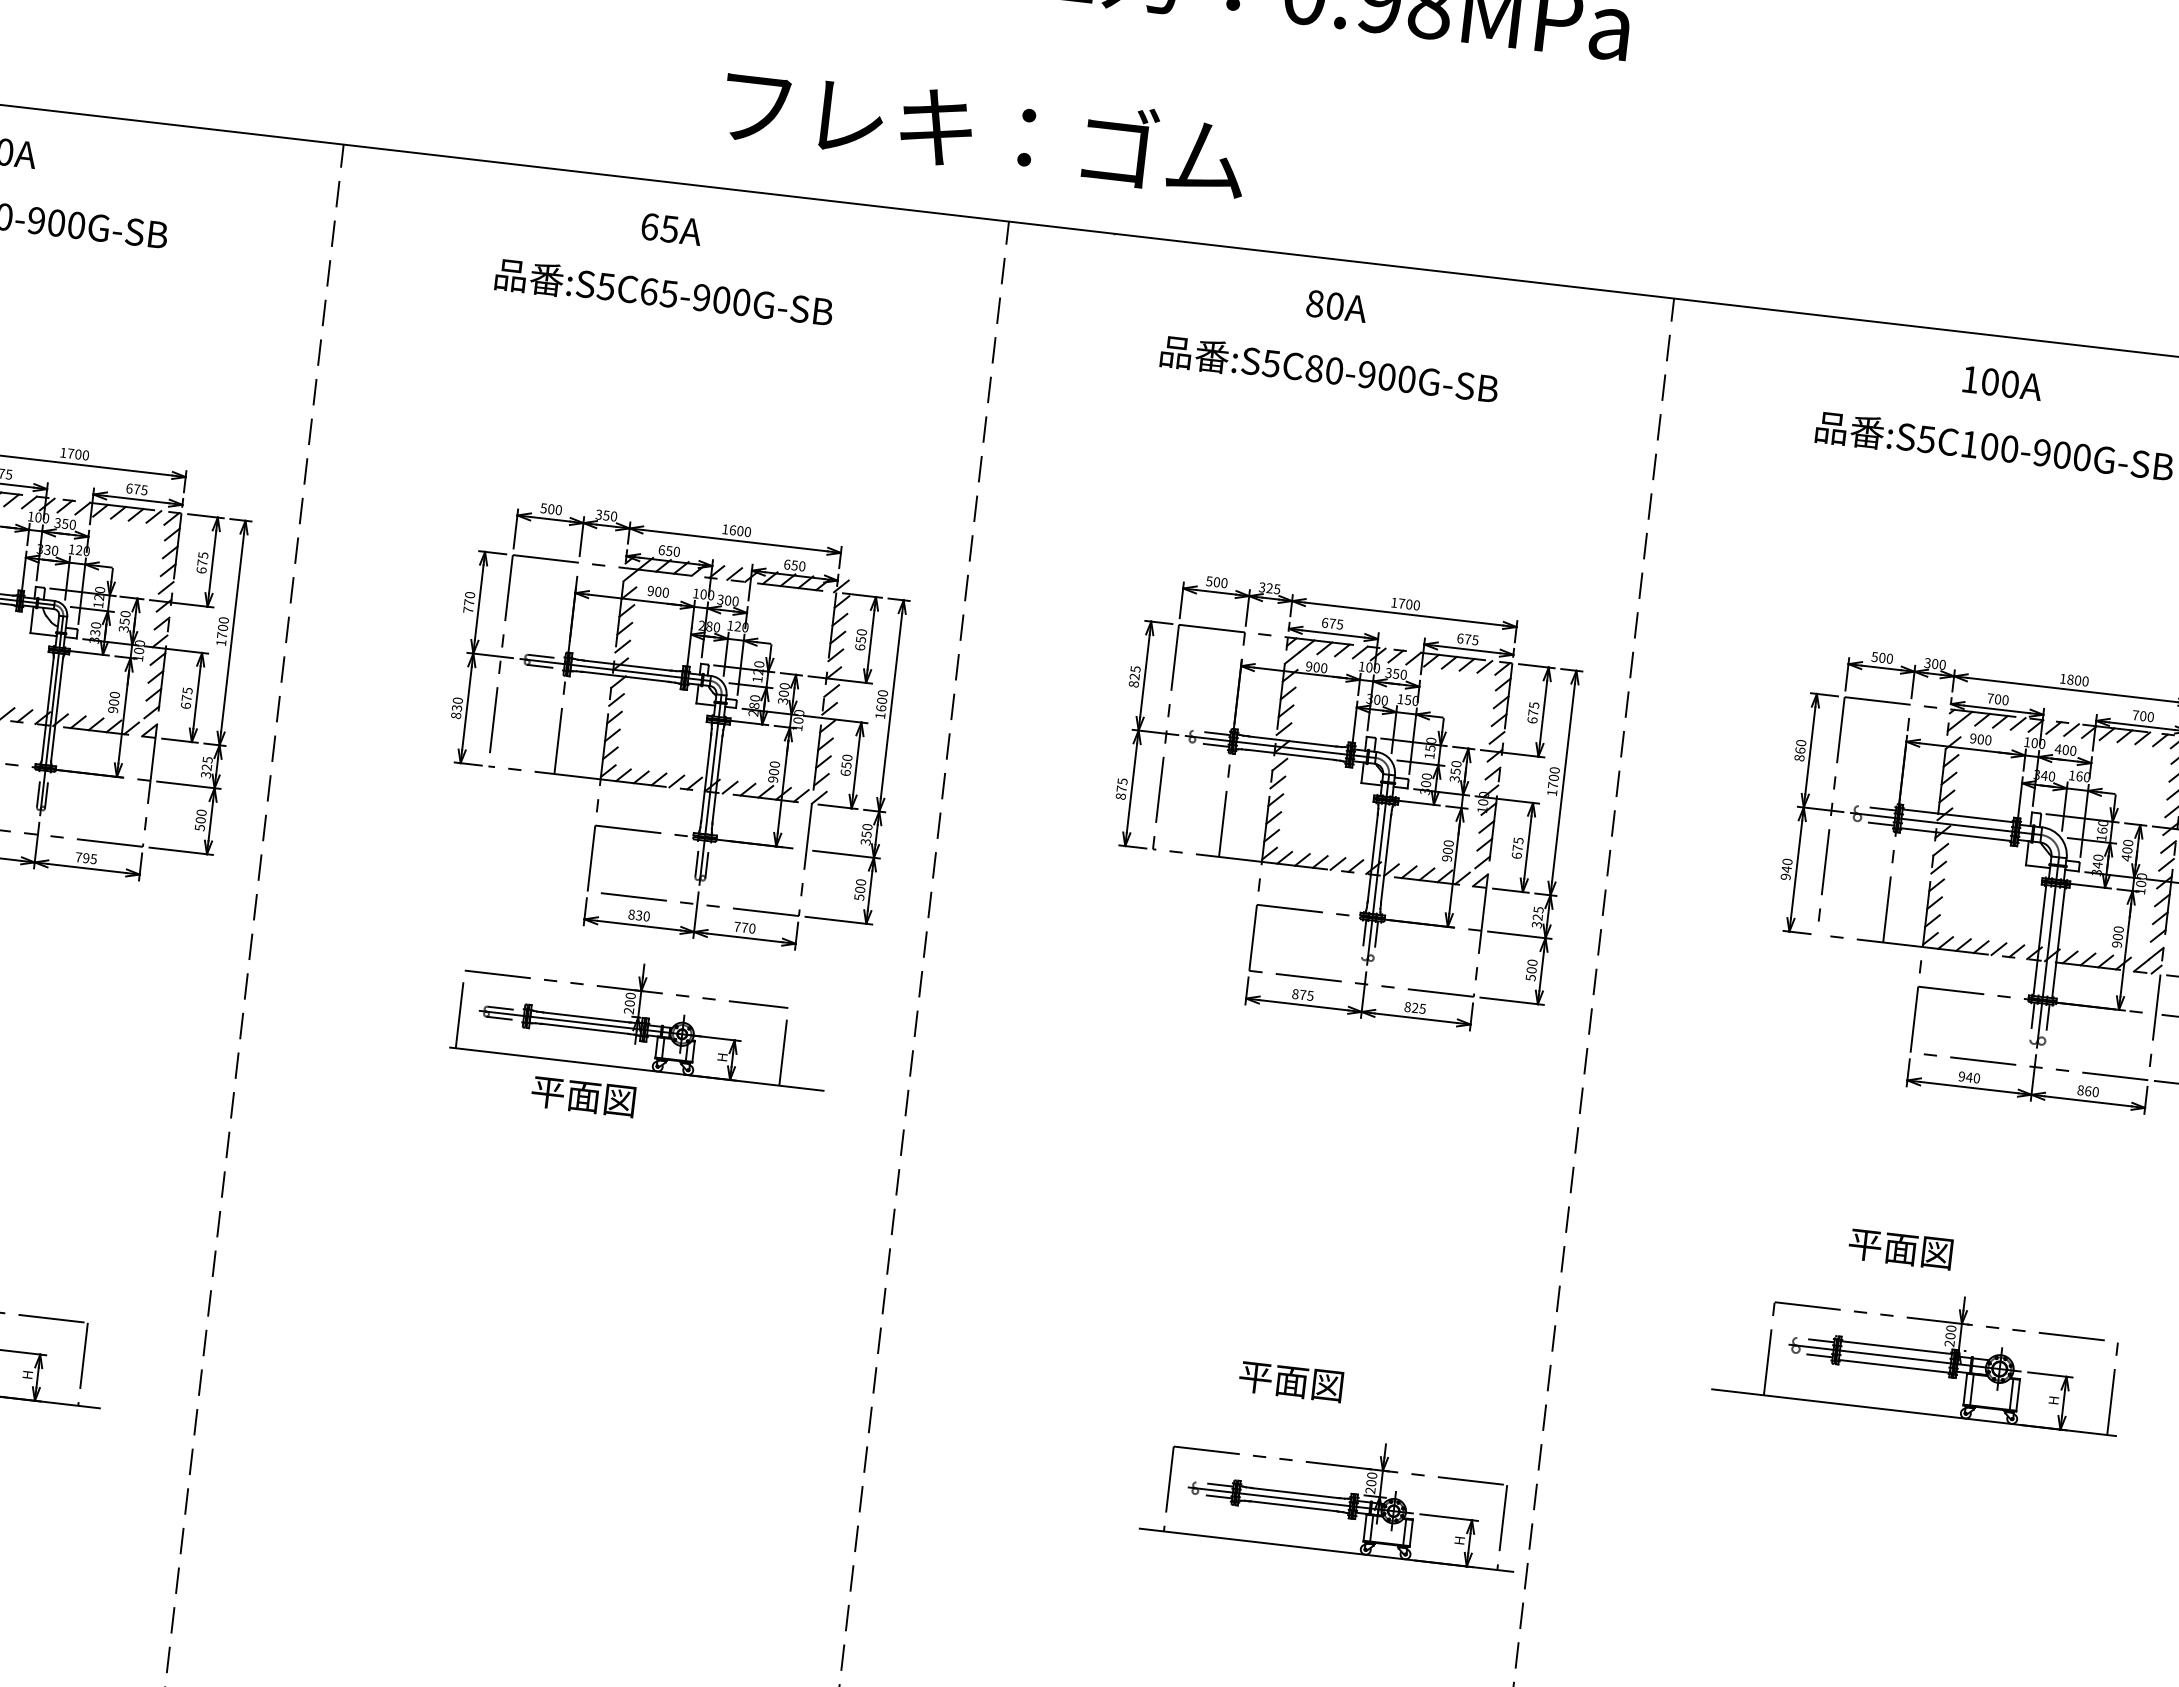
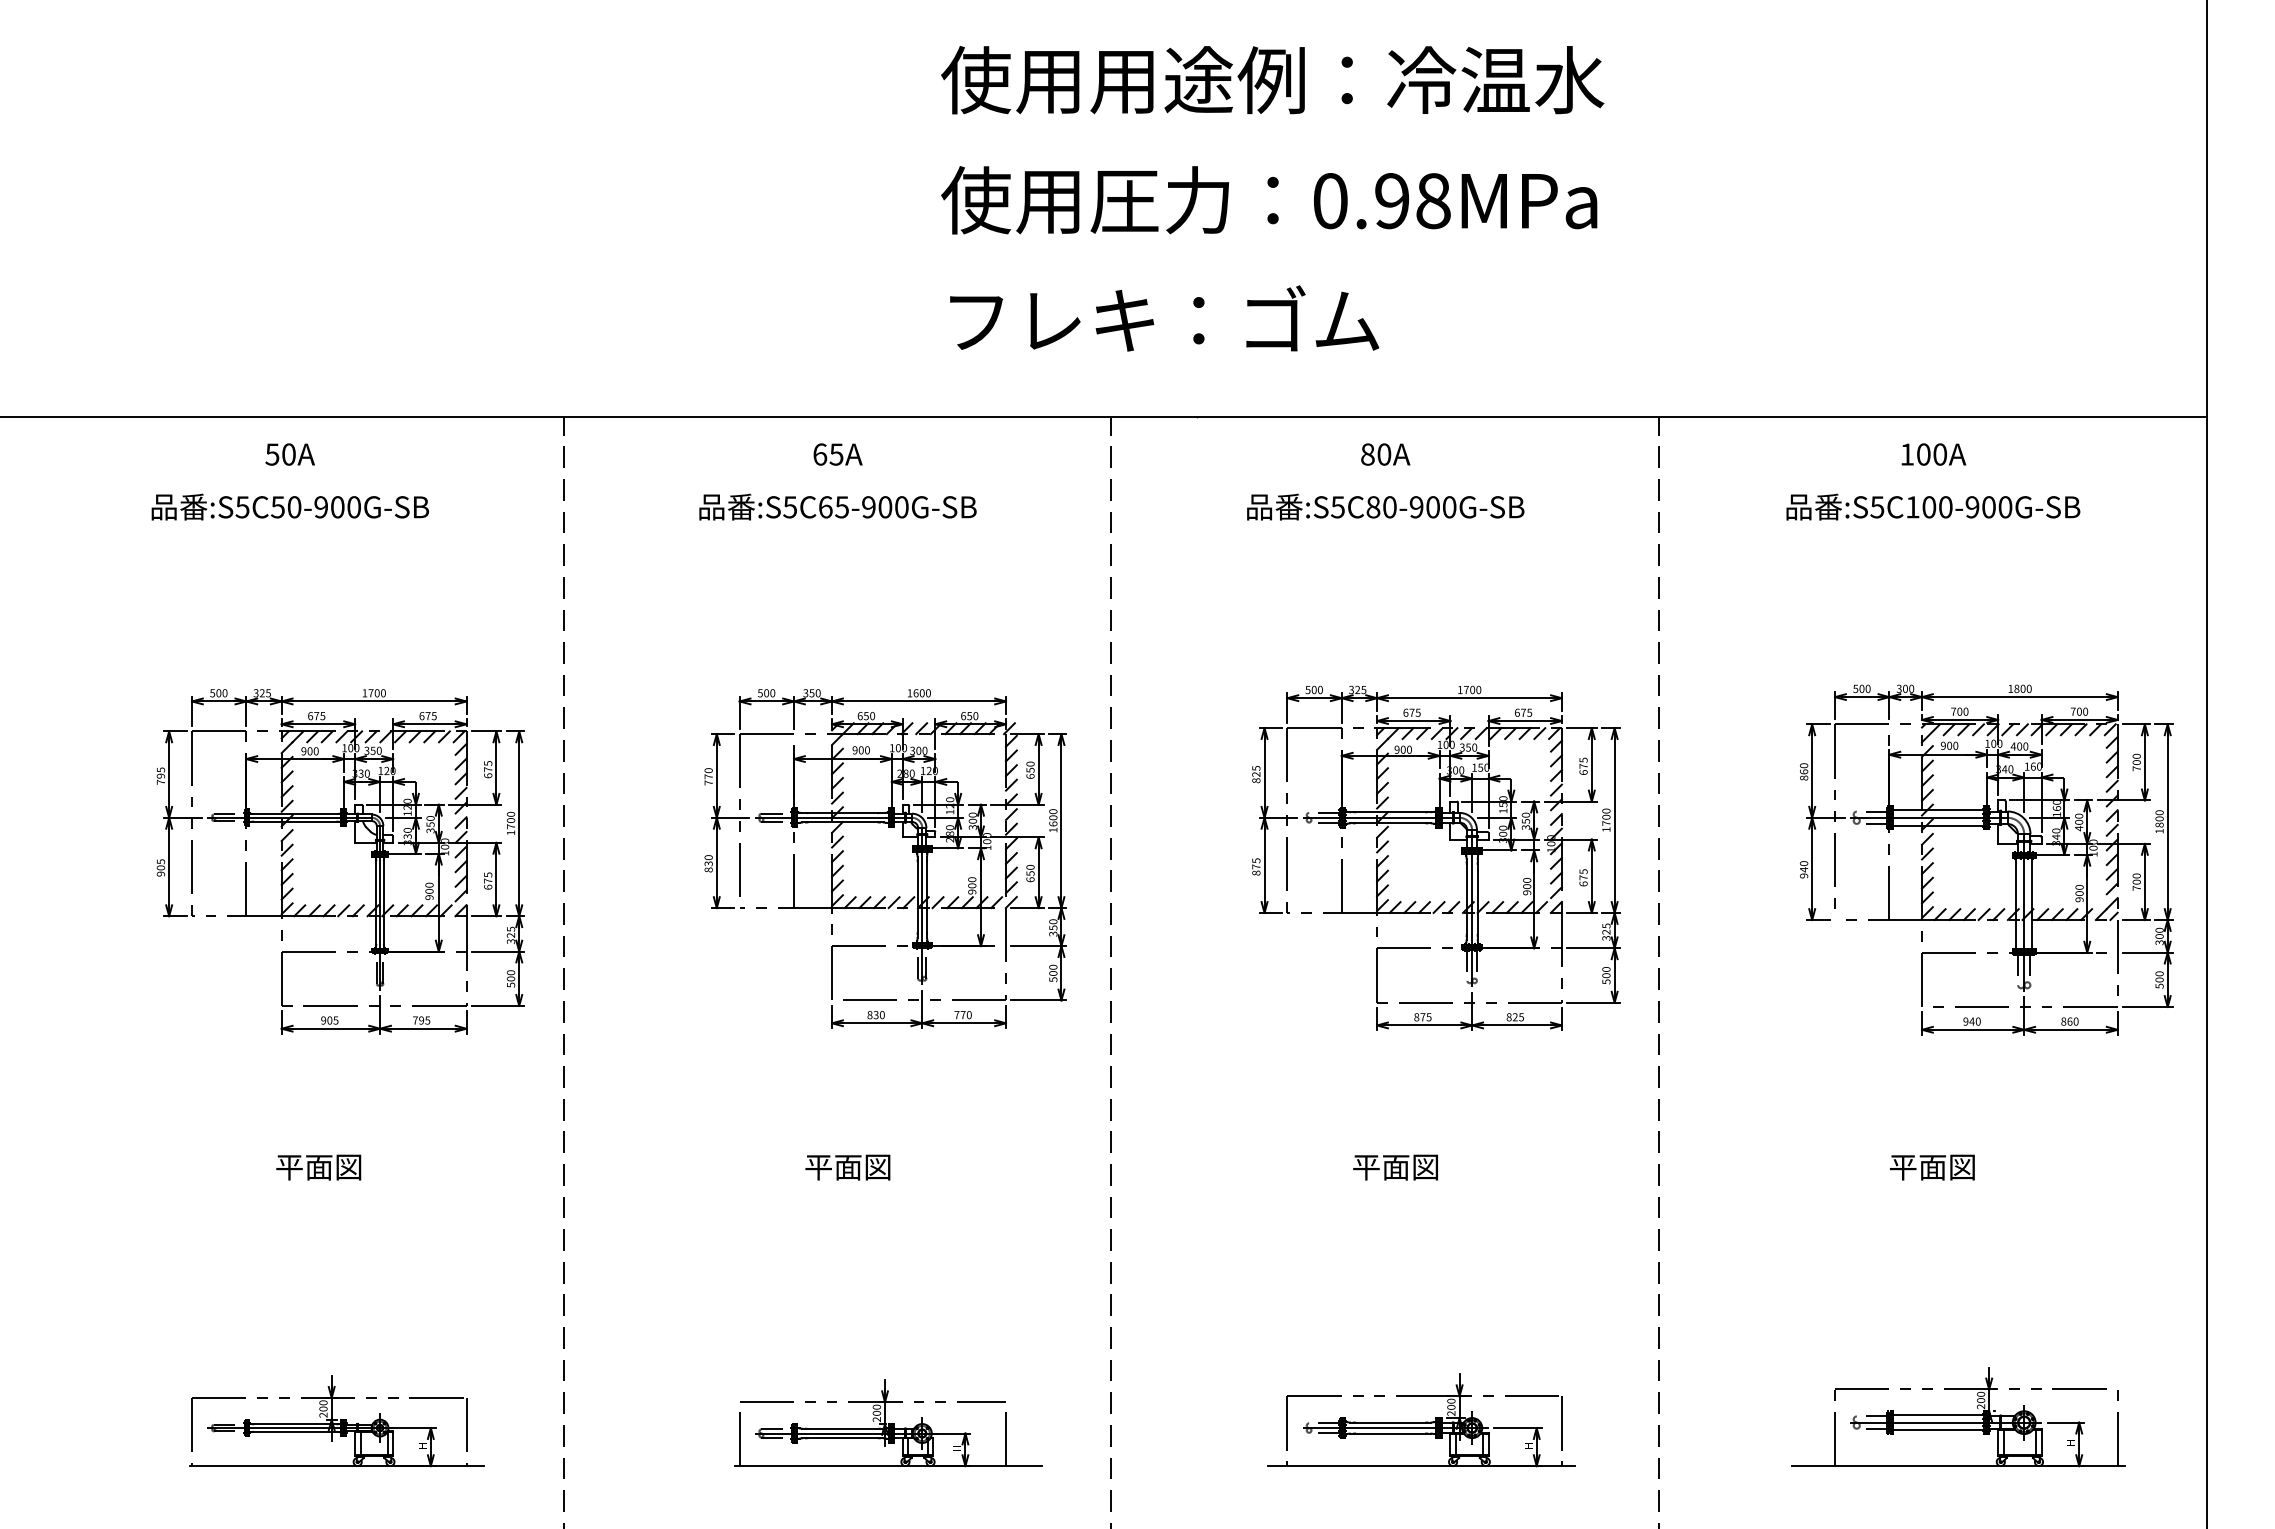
text: (985, 130) -> (1164, 318), moved
part: (642, 1017) -> (888, 1423), moved
part: (1920, 1353) -> (1958, 1417), moved
text: (1290, 1381) -> (1395, 1167), moved
part: (1333, 1494) -> (1421, 1420), moved

